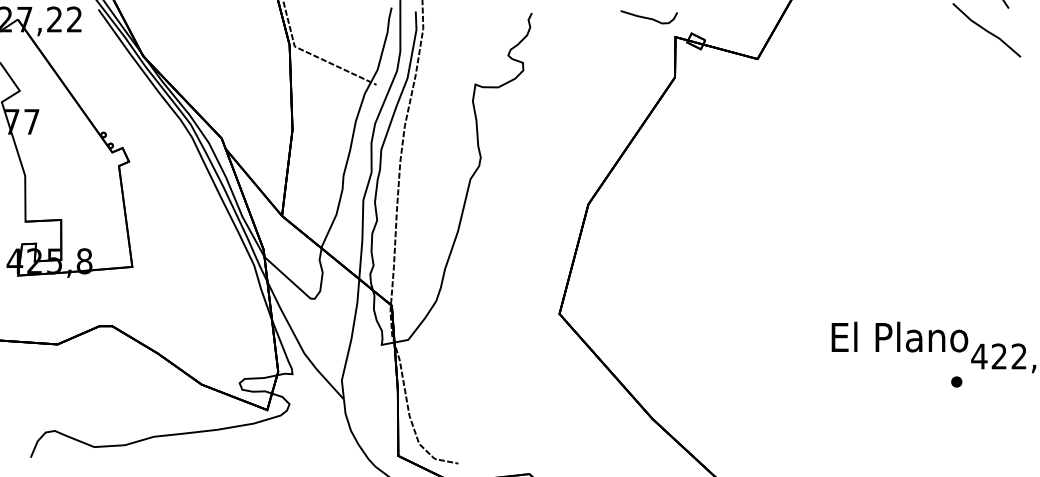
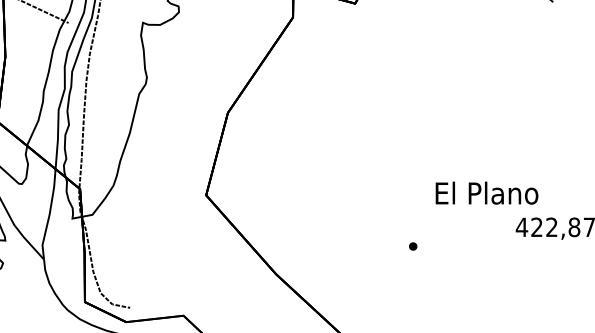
text: (899, 336) -> (486, 192), moved
part: (956, 381) -> (413, 246), moved

